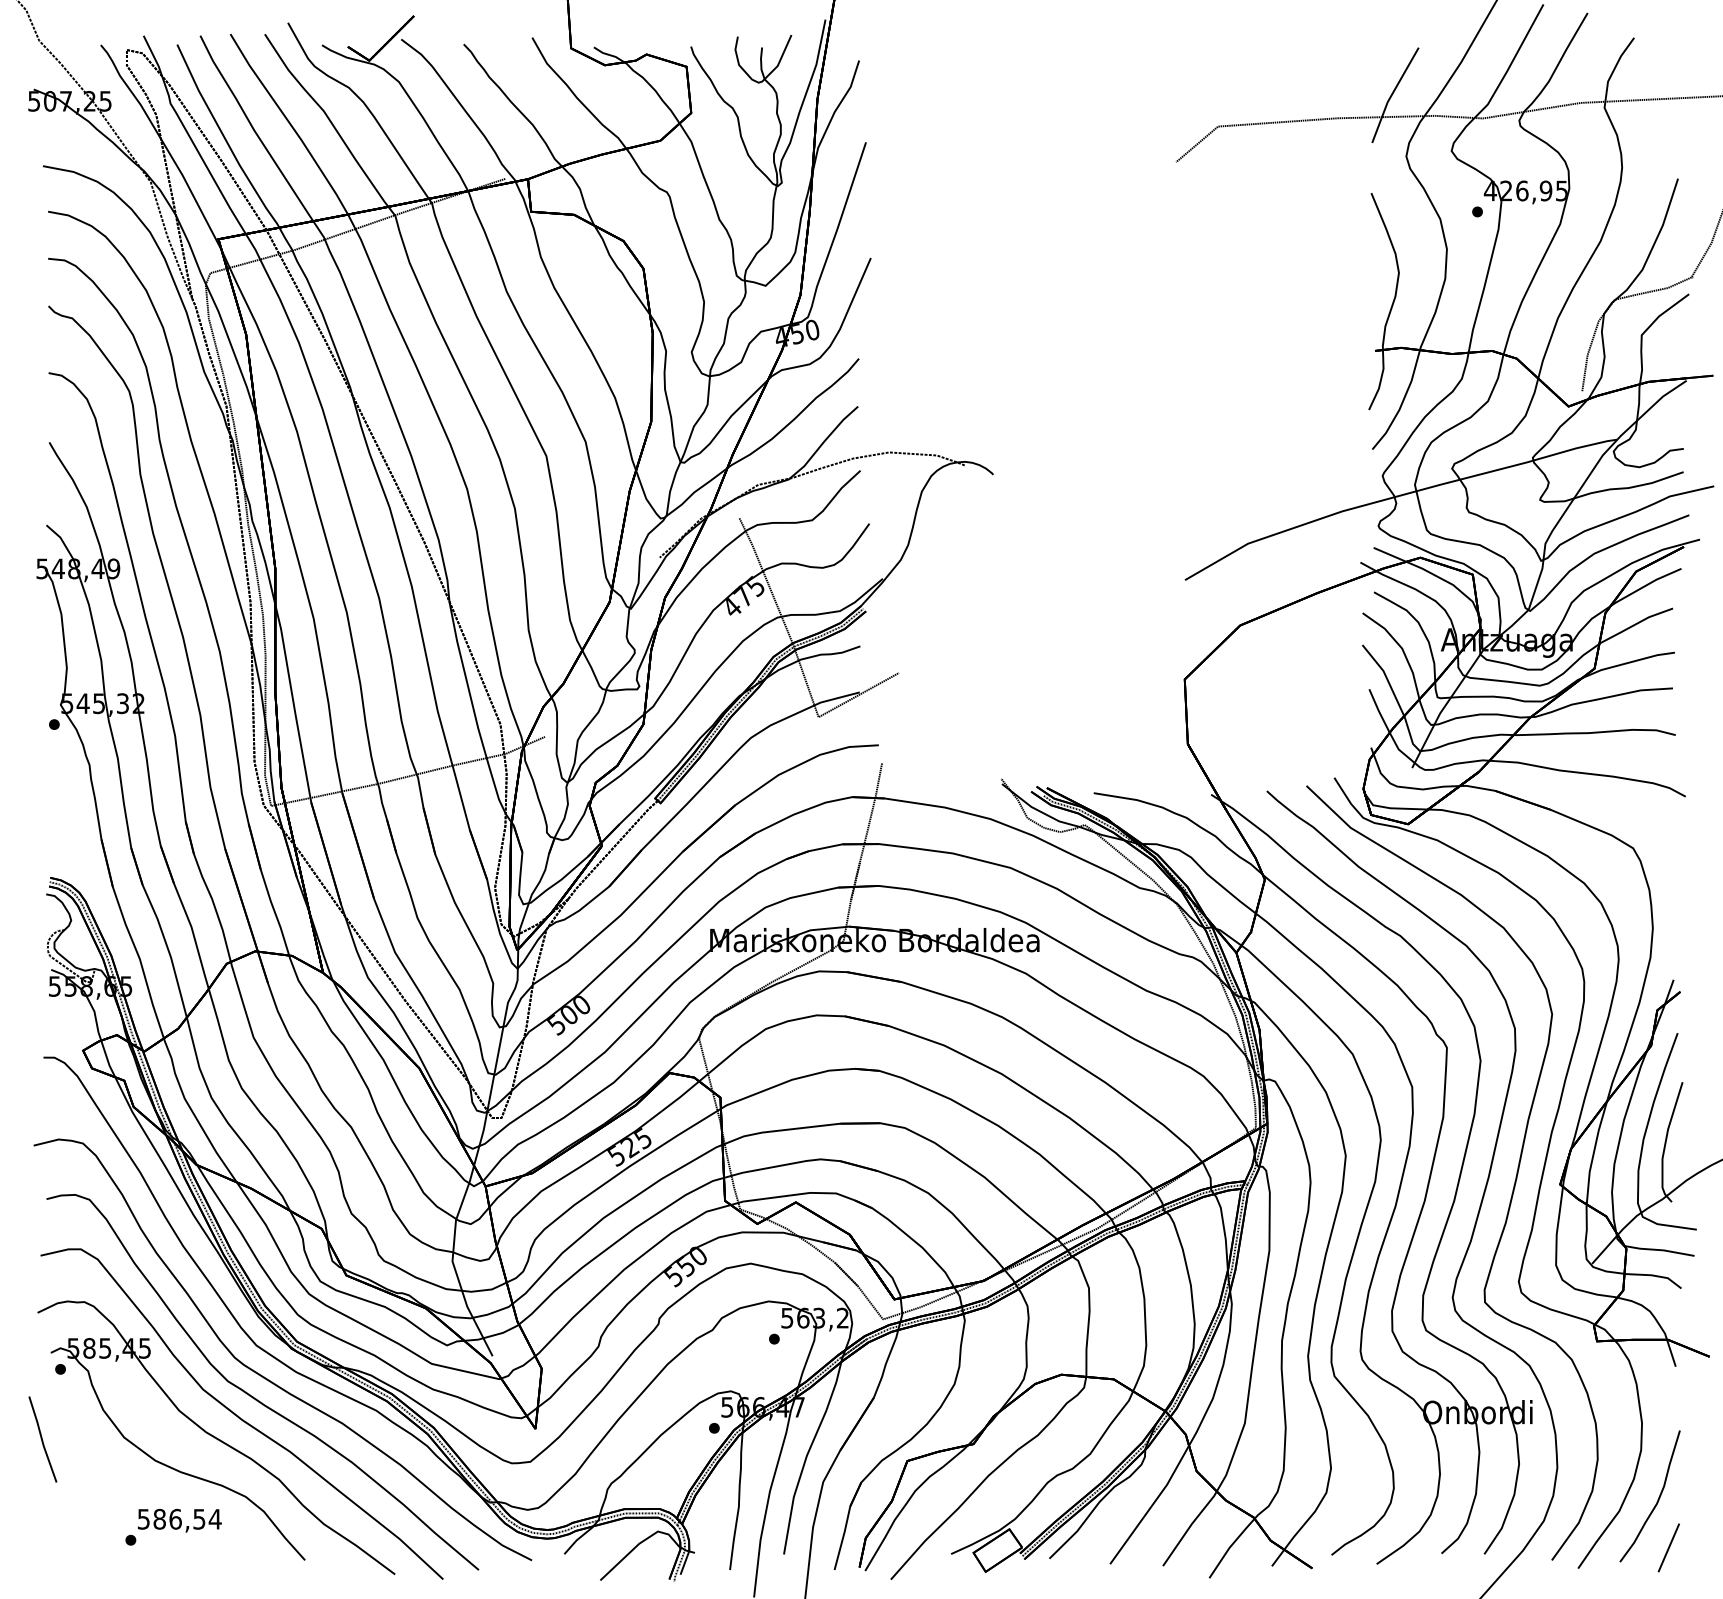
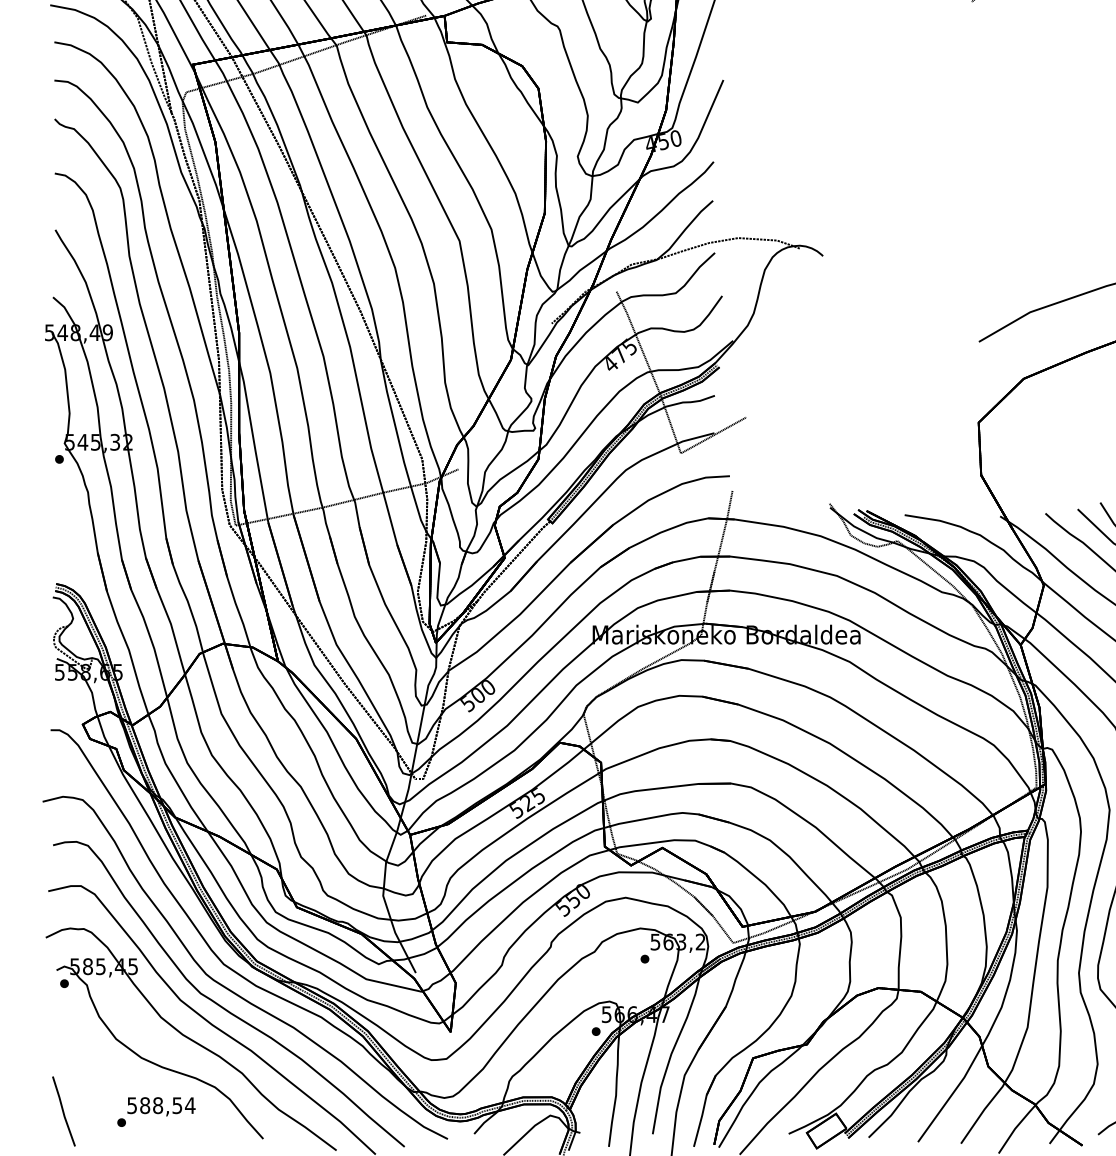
line: (42, 1439) -> (63, 1111), moved
text: (175, 1518) -> (157, 1104), 586,54 -> 588,54

